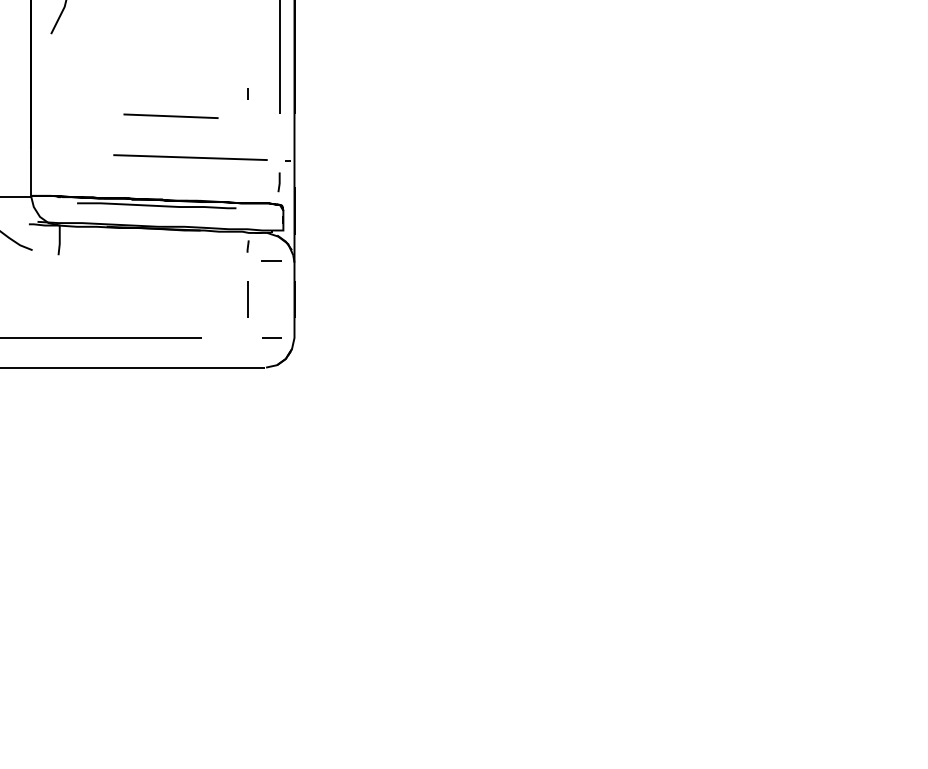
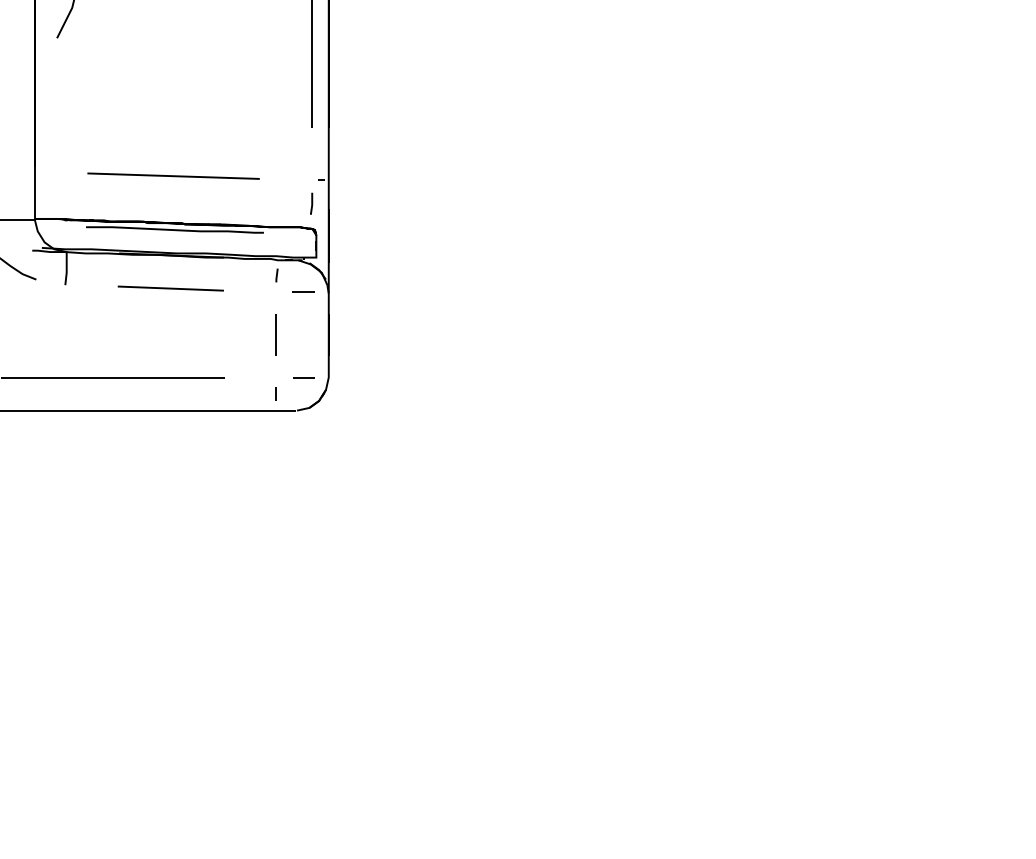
line: (247, 93) -> (276, 393), moved
line: (170, 115) -> (170, 287), moved
line: (190, 157) -> (173, 176), moved

